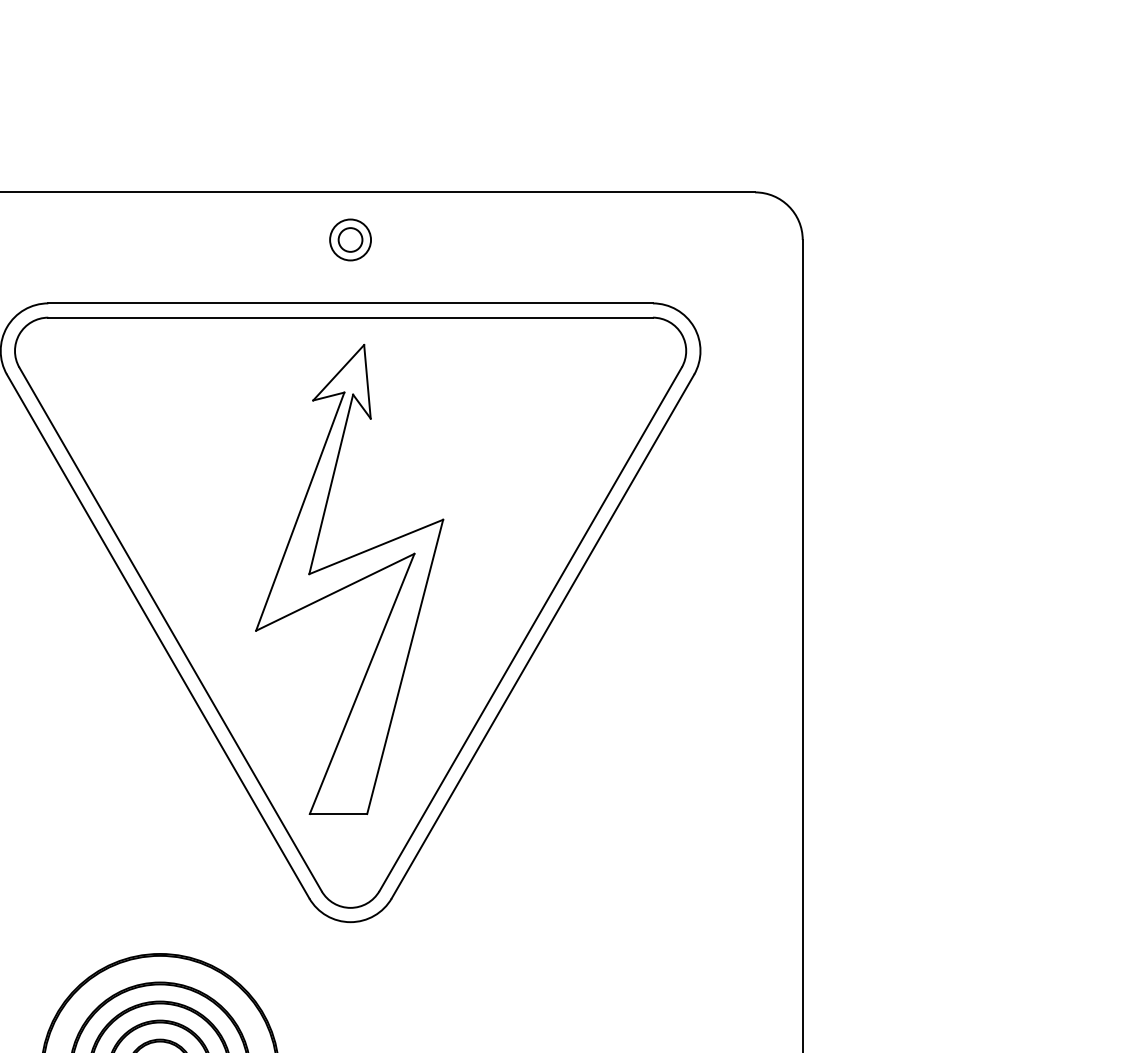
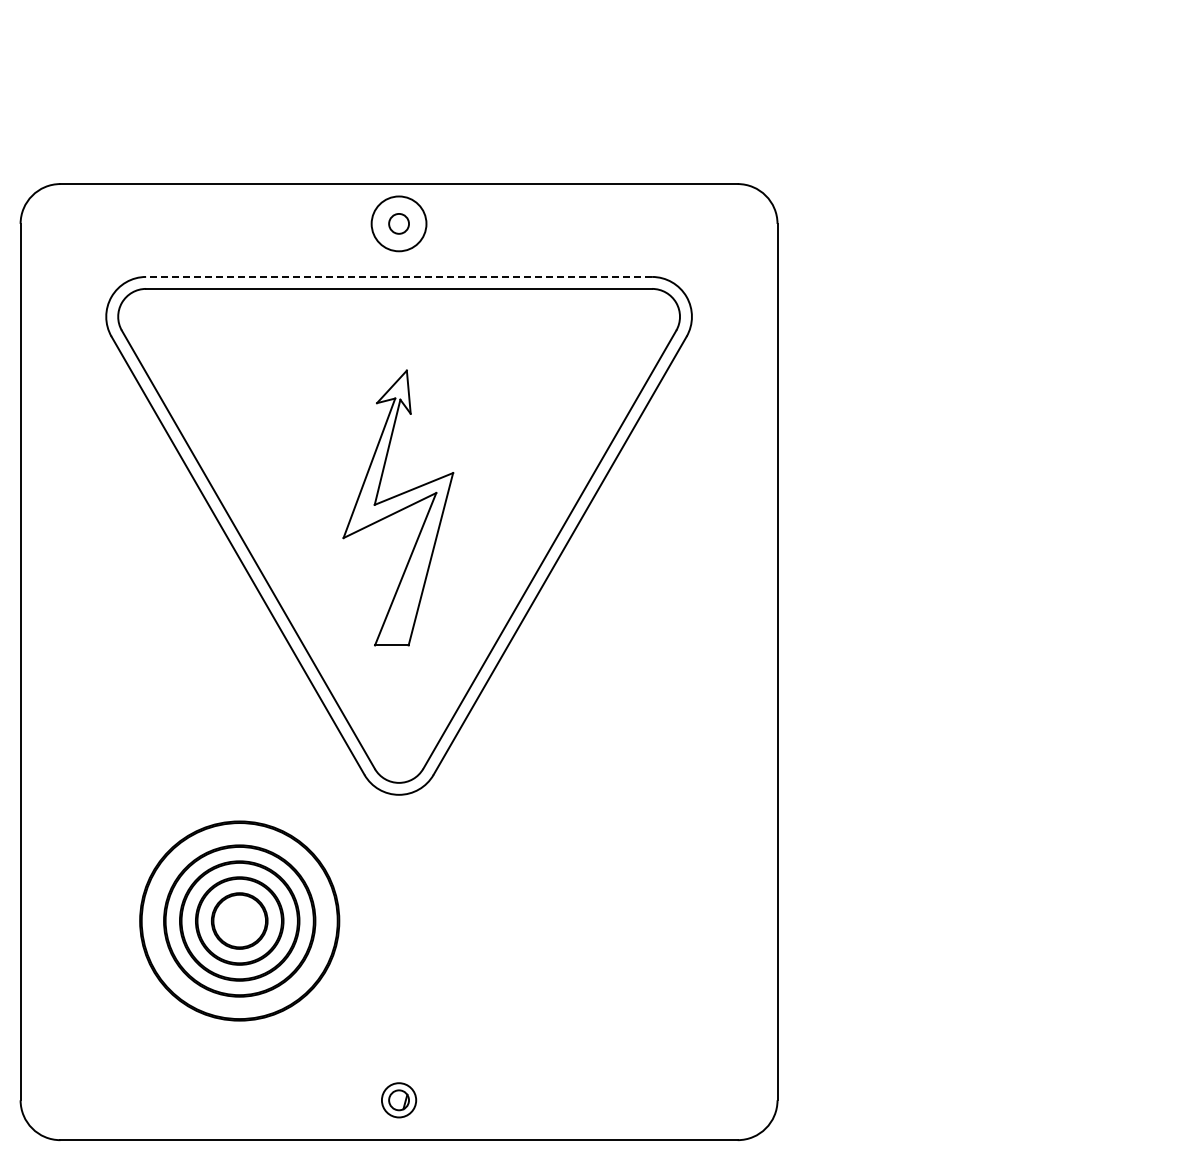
circle: (349, 239) -> (398, 223), size x1.6
line: (349, 302) -> (398, 276), solid -> dashed
part: (349, 578) -> (398, 507), size x0.7

